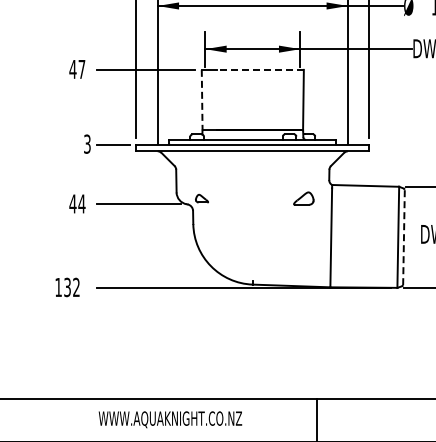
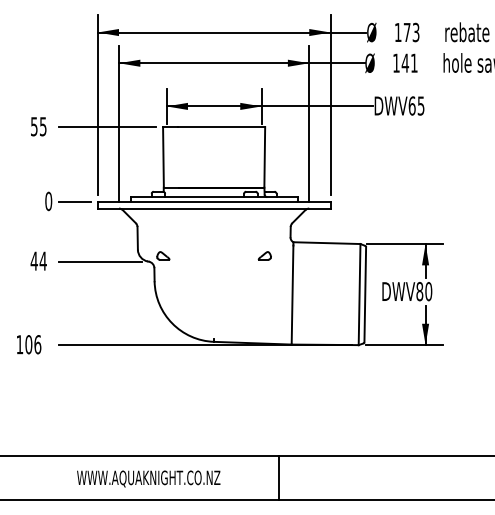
text: (77, 69) -> (38, 126), 47 -> 55
line: (260, 70) -> (221, 127), dashed -> solid
line: (202, 100) -> (163, 157), dashed -> solid
text: (87, 144) -> (48, 201), 3 -> 0
part: (303, 198) -> (264, 255), size x0.62
line: (404, 237) -> (365, 294), dashed -> solid
text: (72, 287) -> (33, 344), 132 -> 106
text: (170, 419) -> (148, 478), moved

